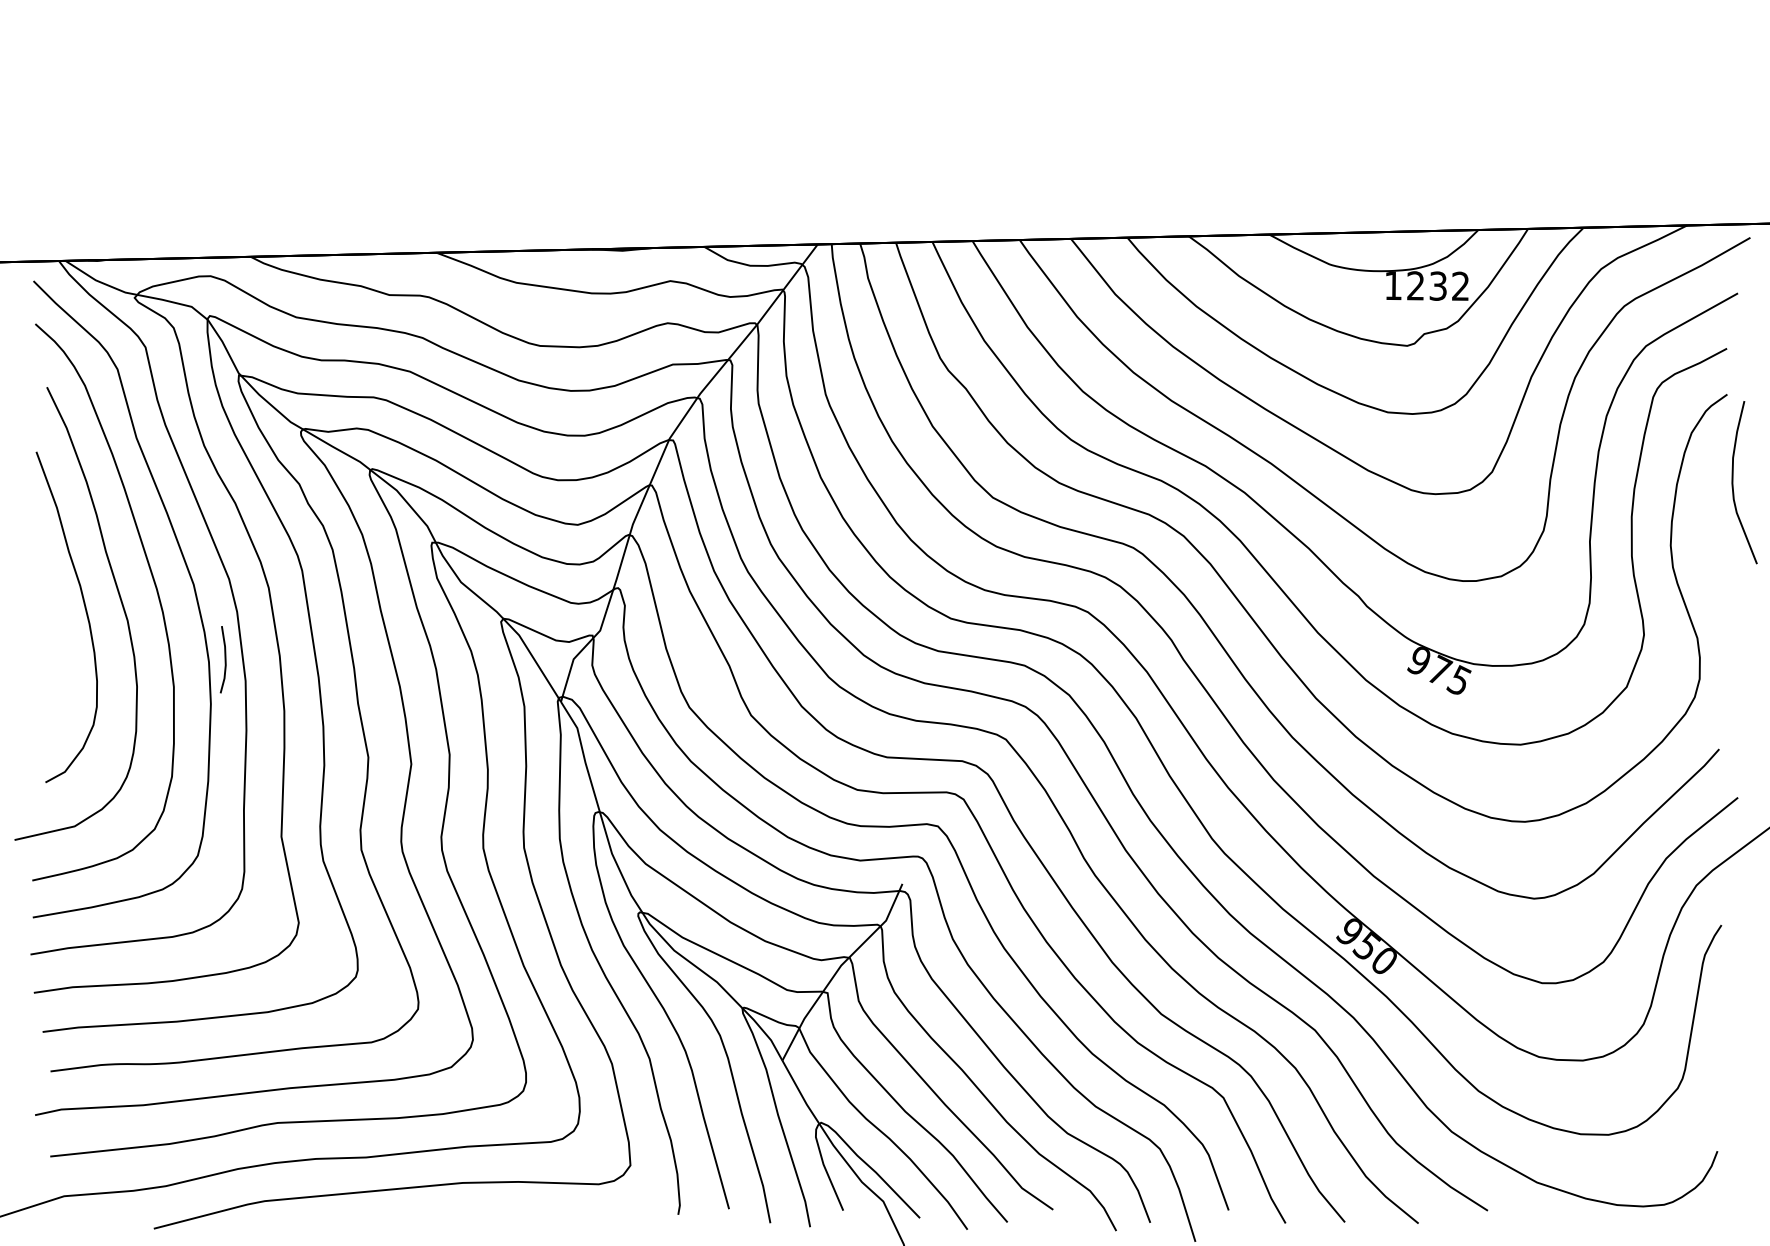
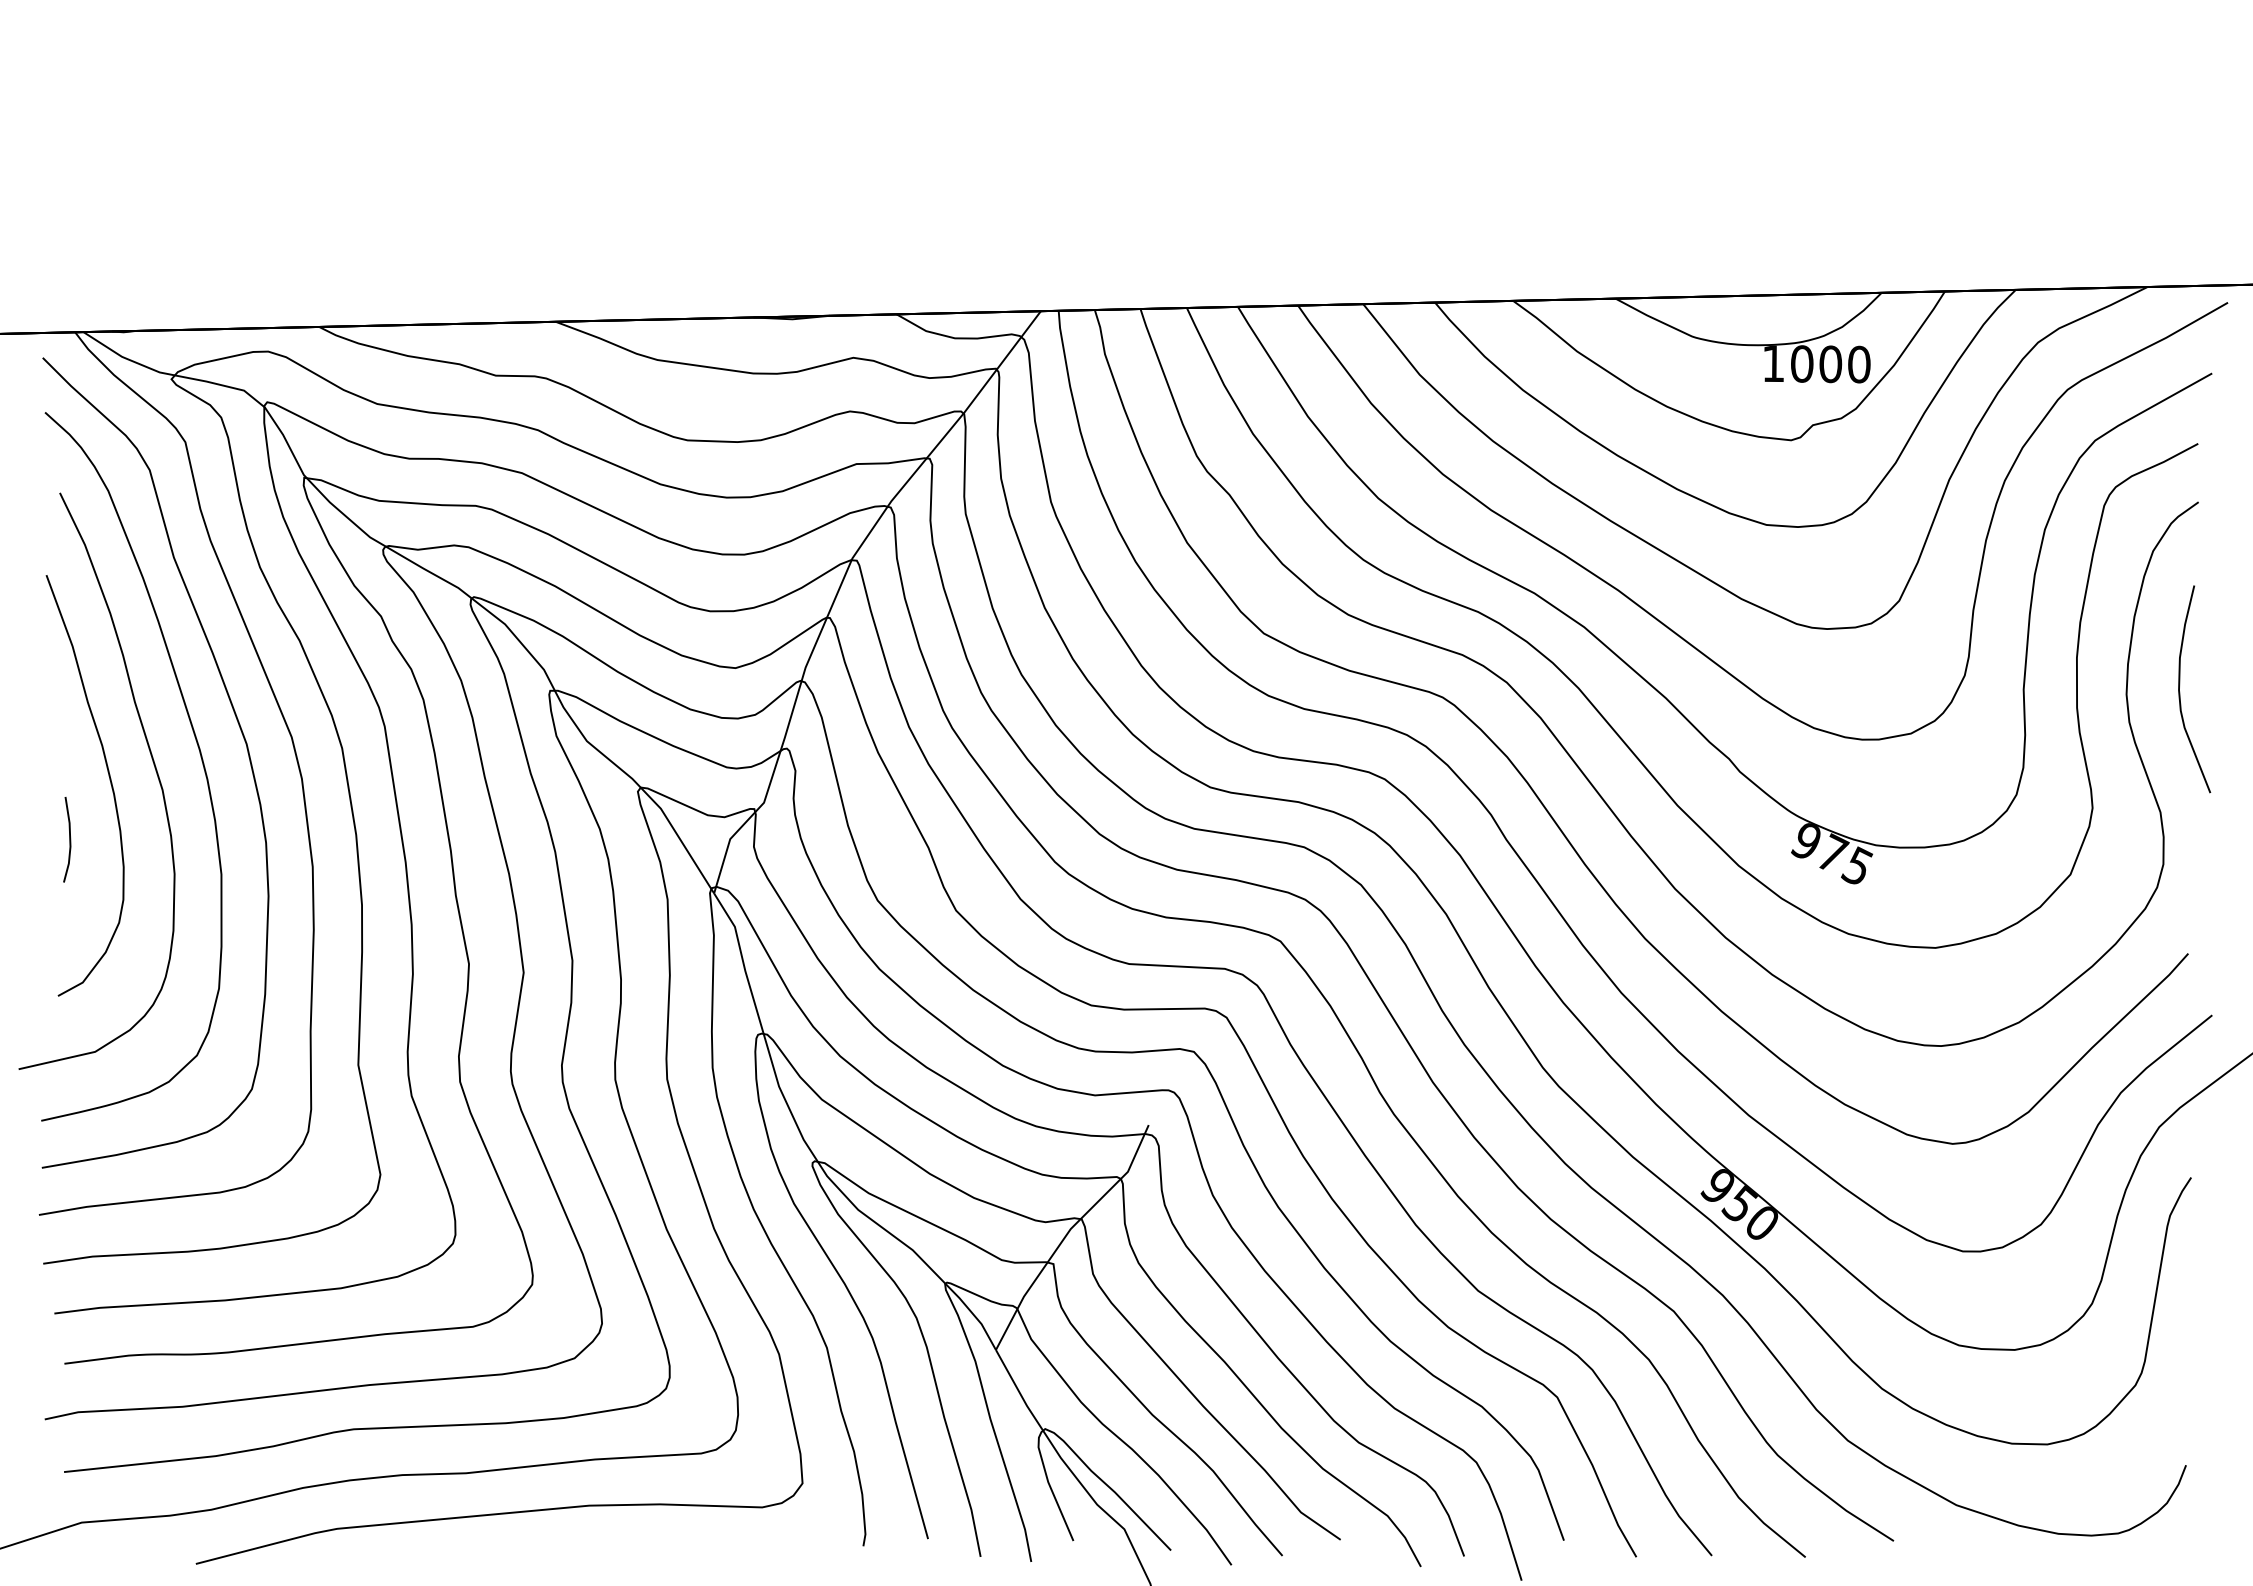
text: (1438, 286) -> (1830, 364), 1232 -> 1000
curve: (1733, 485) -> (2180, 692), moved
line: (225, 659) -> (69, 839), moved

